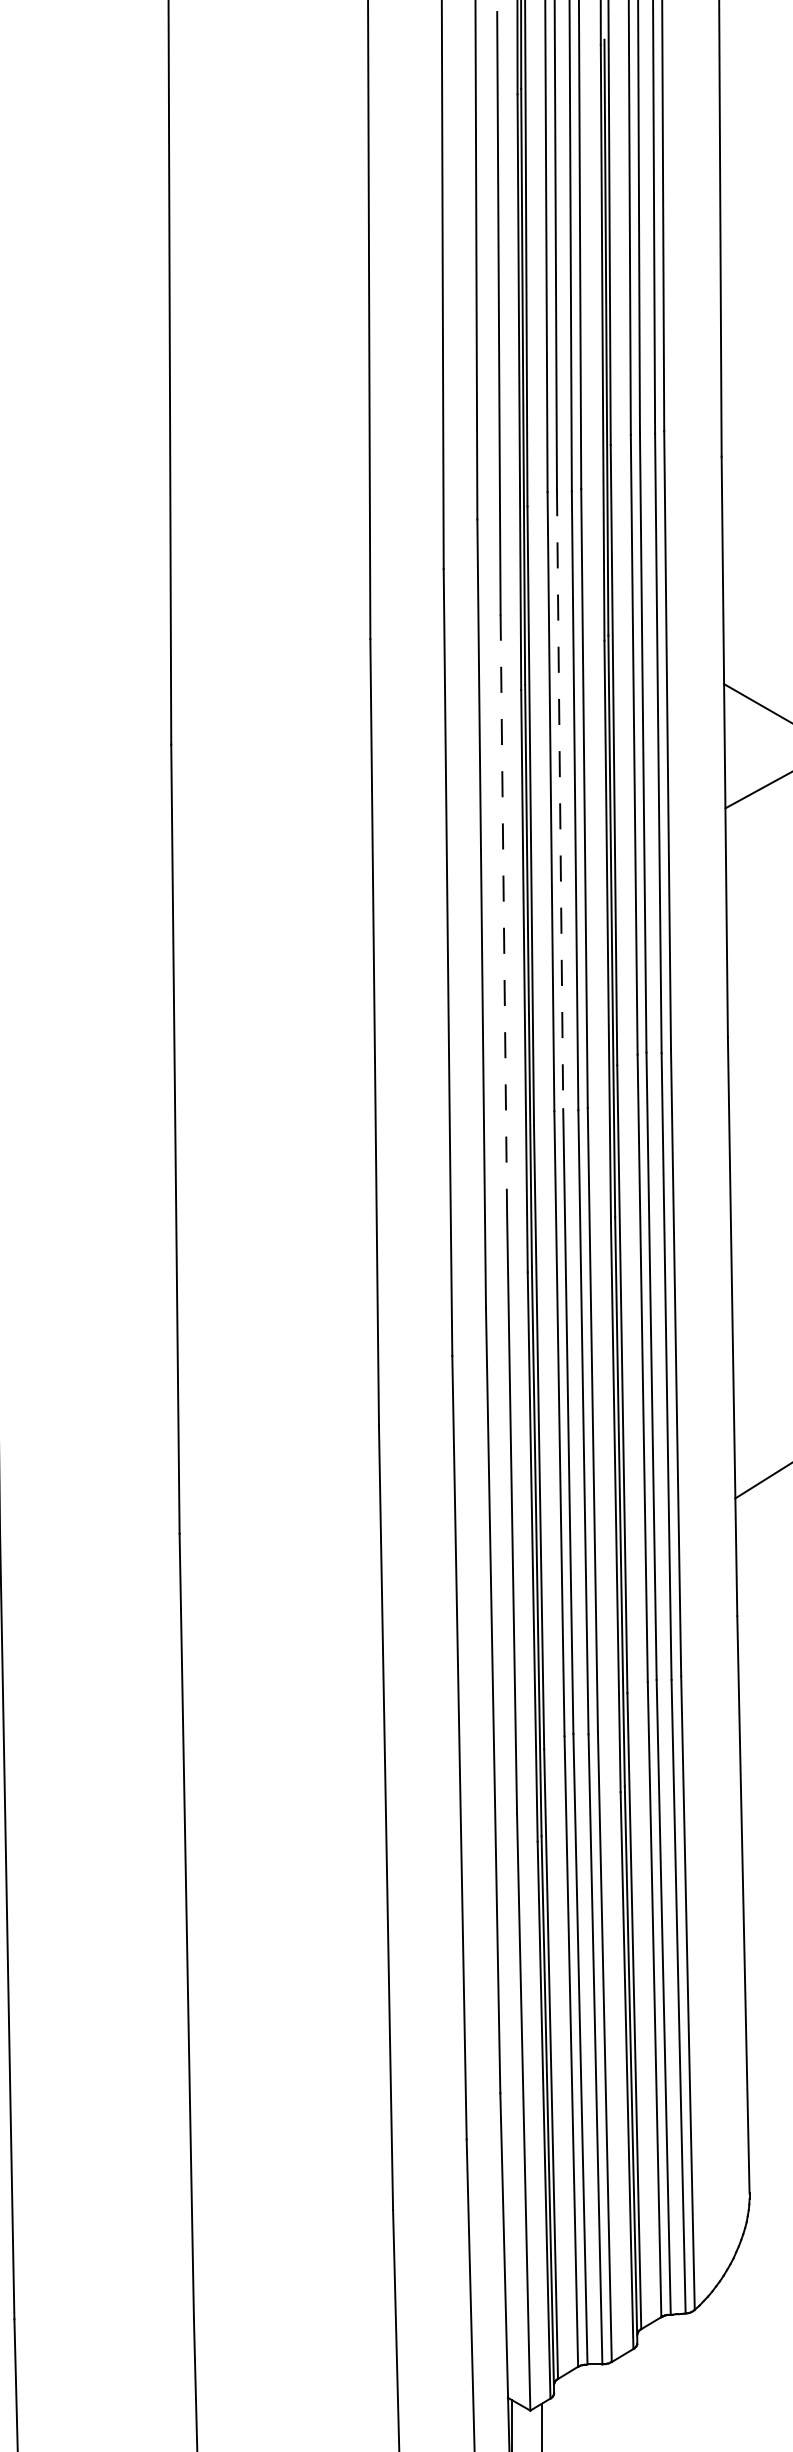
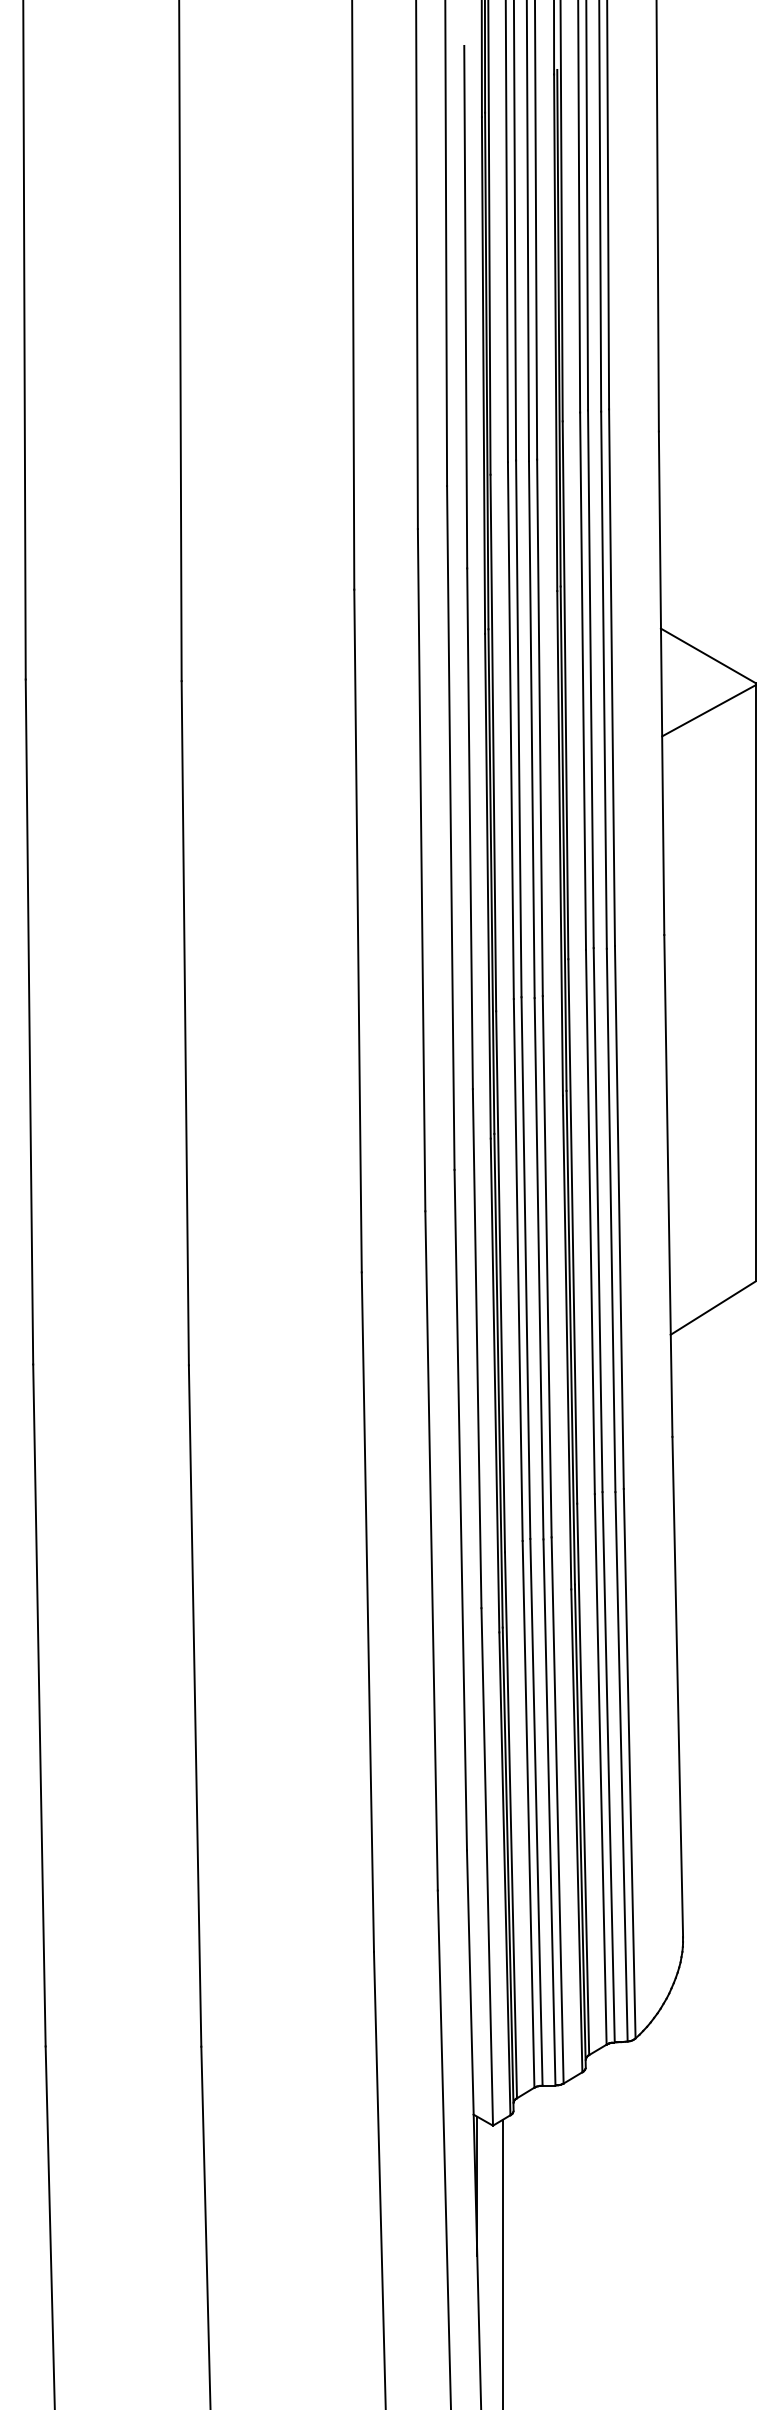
line: (559, 800) -> (518, 729), dashed -> solid
line: (504, 915) -> (470, 829), dashed -> solid

